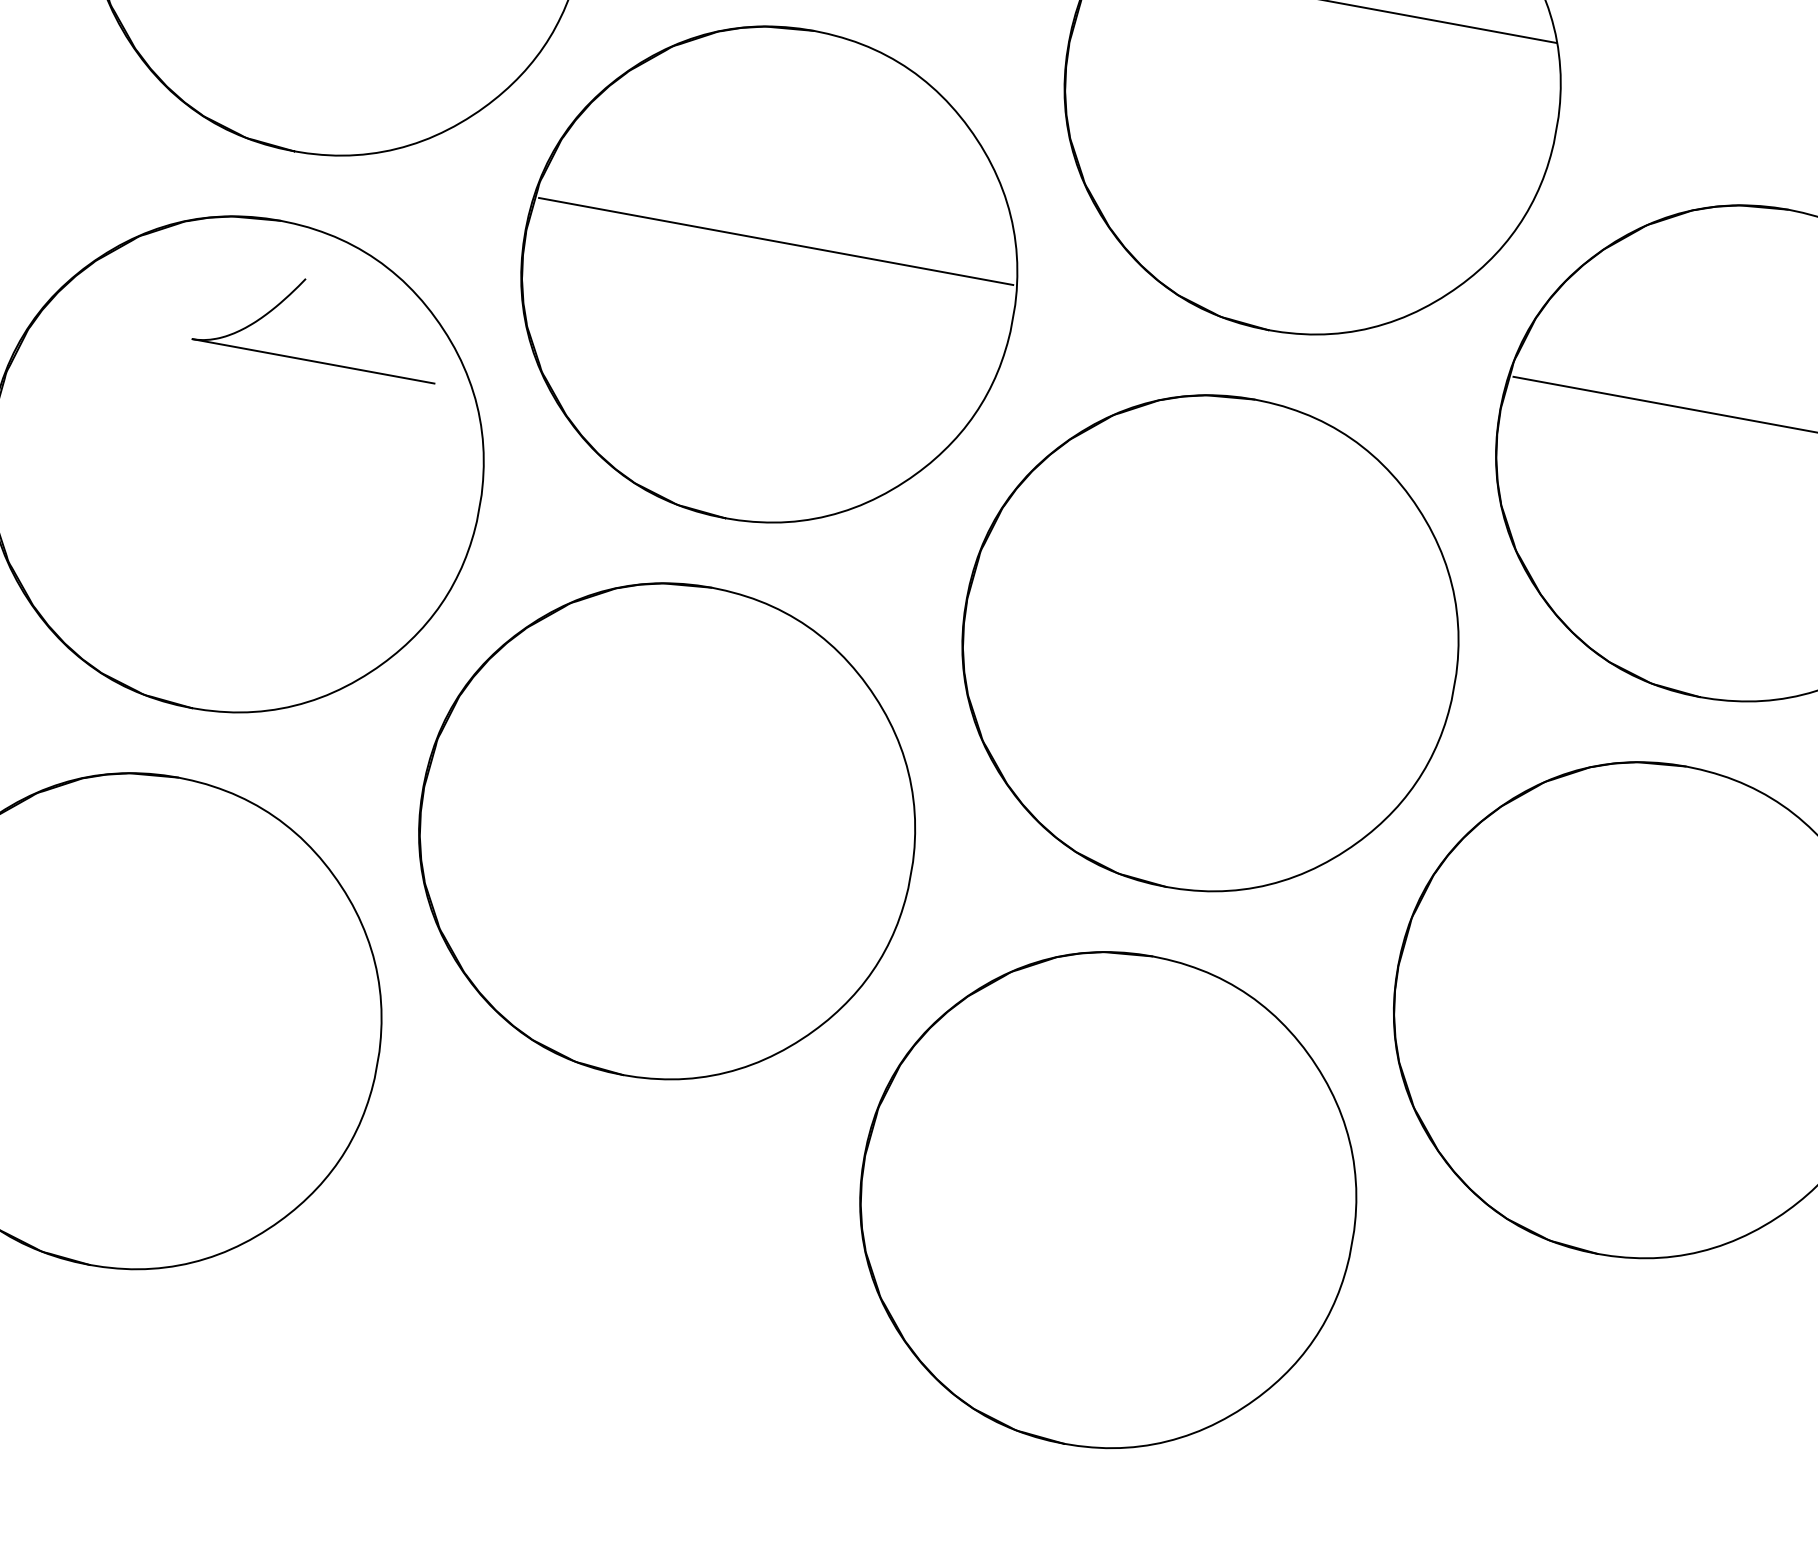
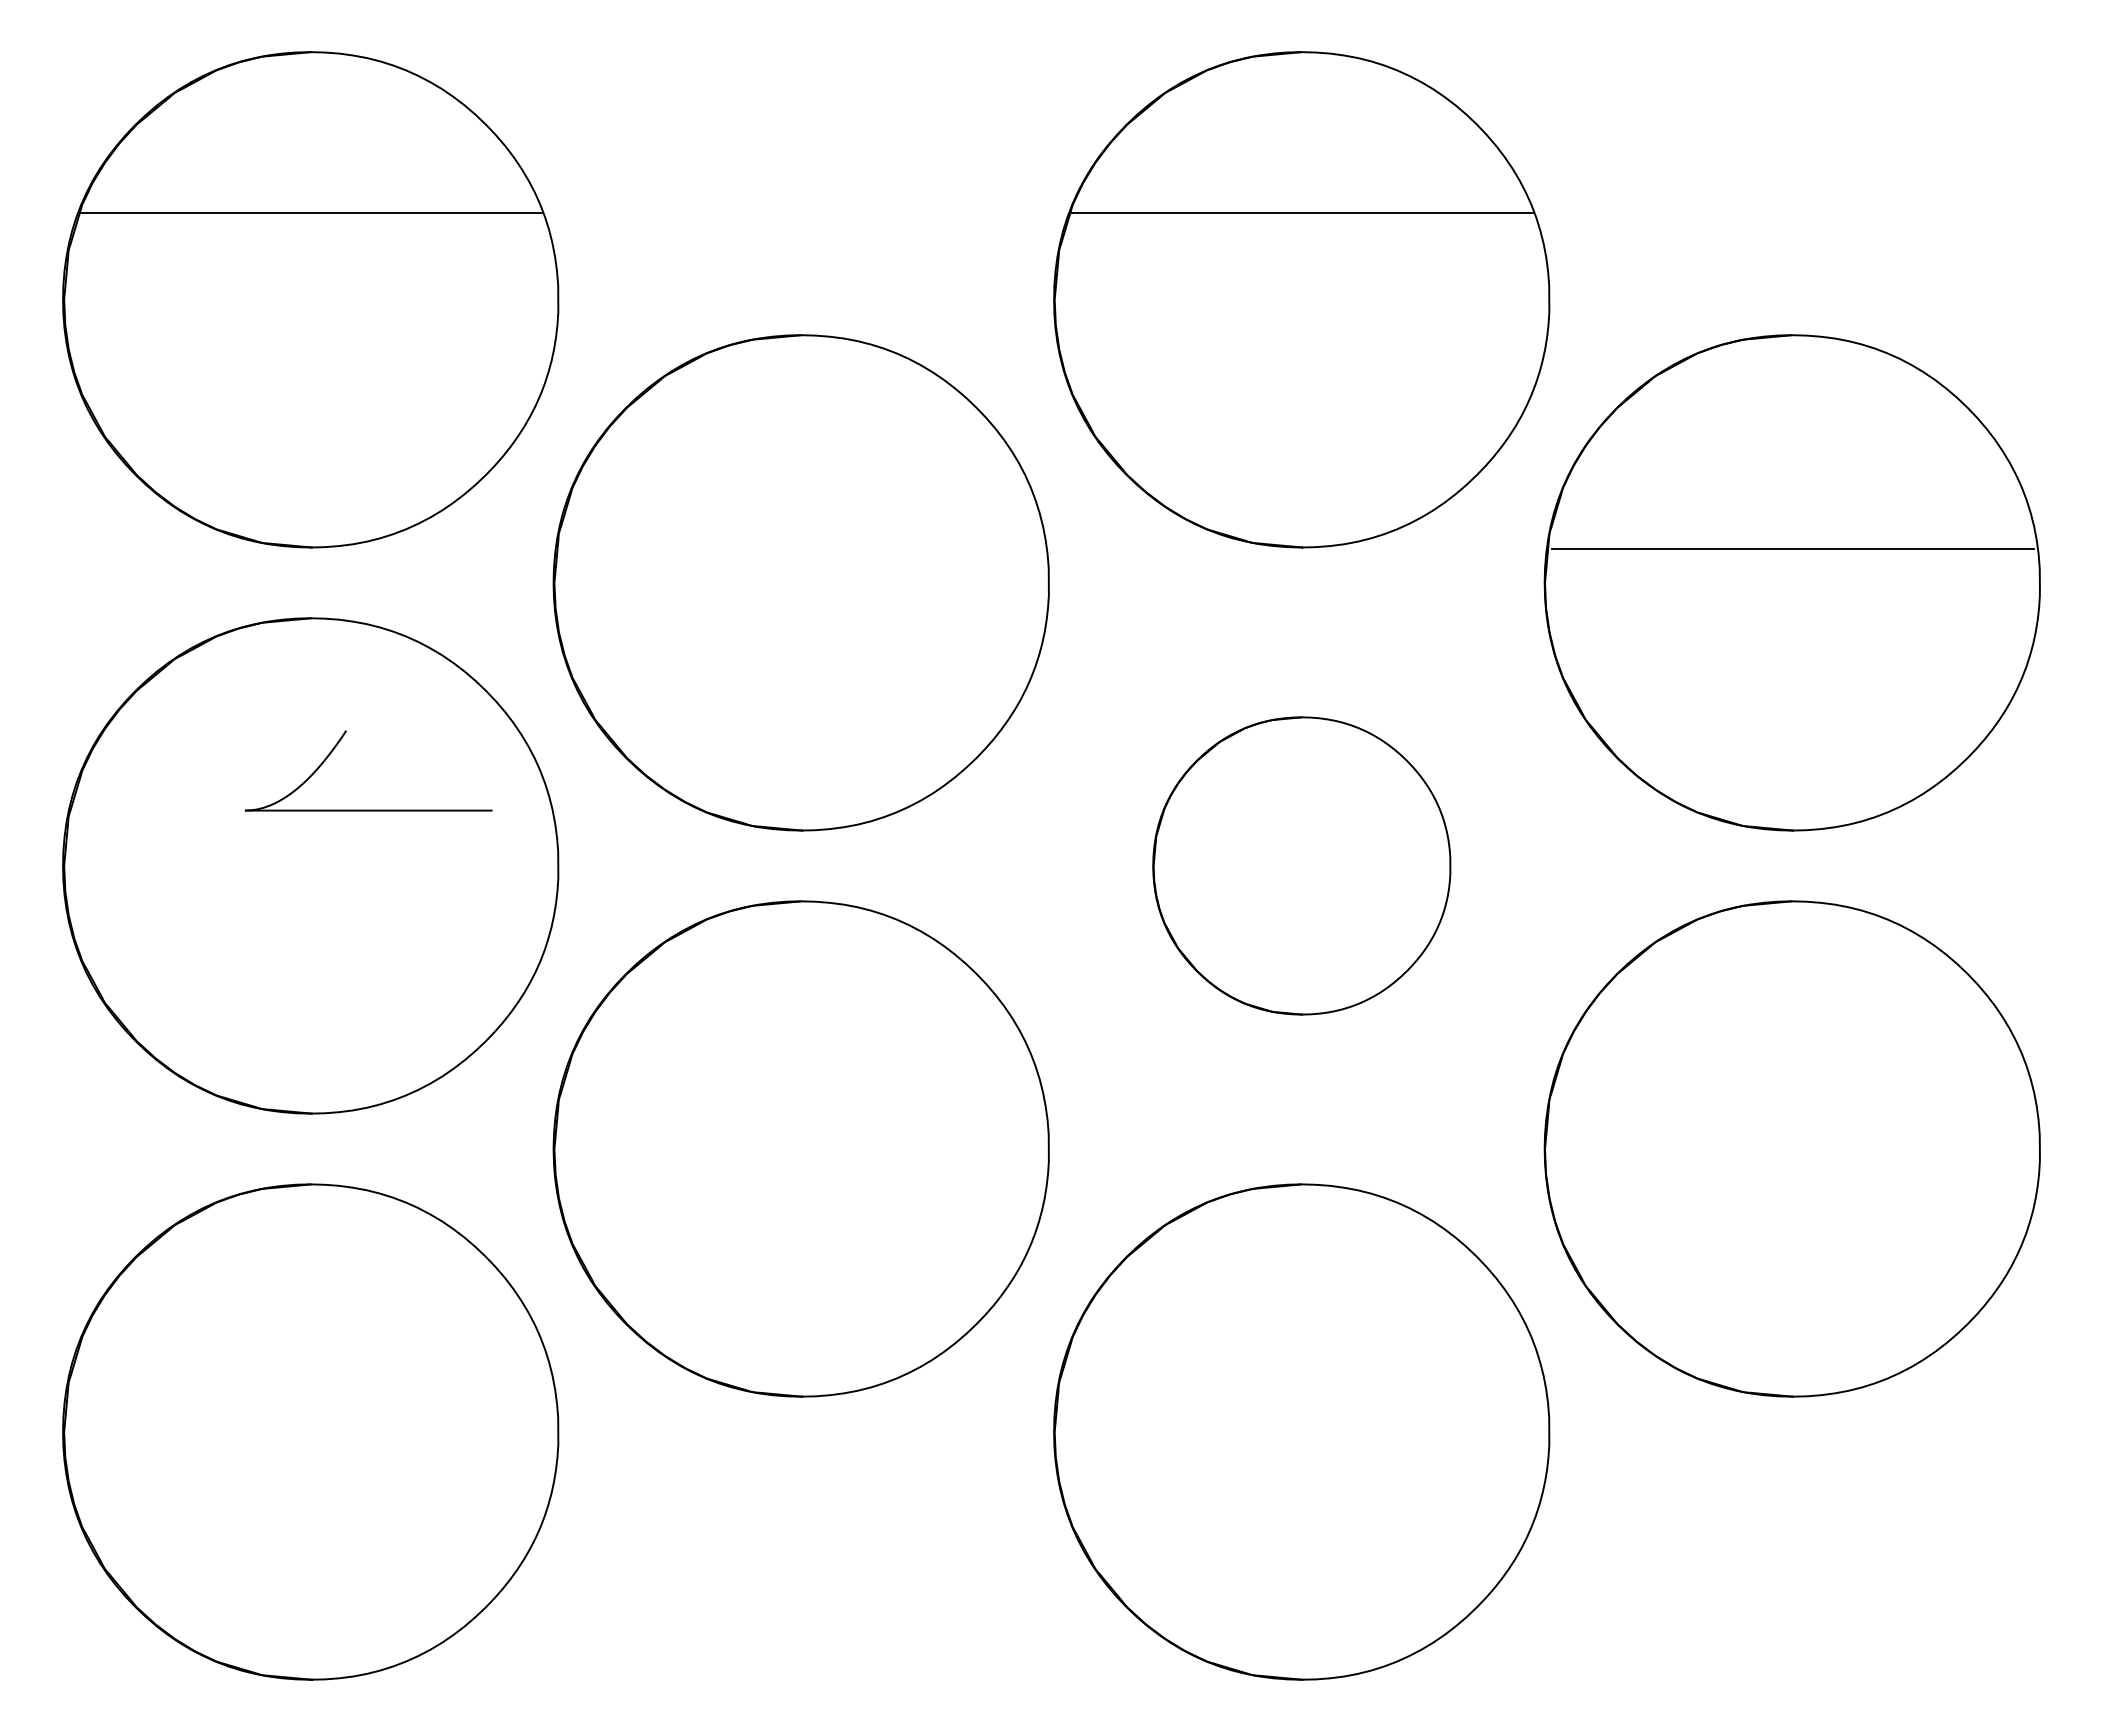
line: (776, 241) -> (802, 549), removed
part: (313, 360) -> (368, 809), moved
part: (1210, 642) -> (1301, 865), size x0.6

